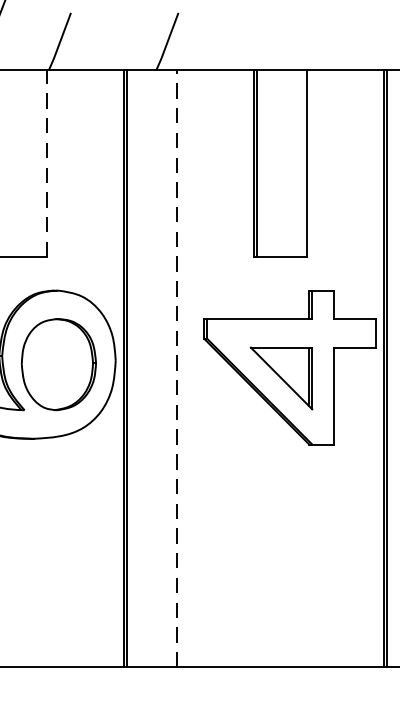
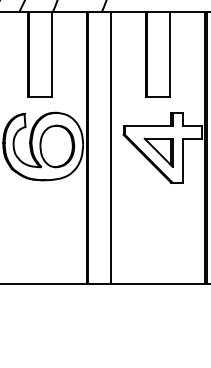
line: (46, 162) -> (51, 54), dashed -> solid
line: (177, 366) -> (111, 147), dashed -> solid

